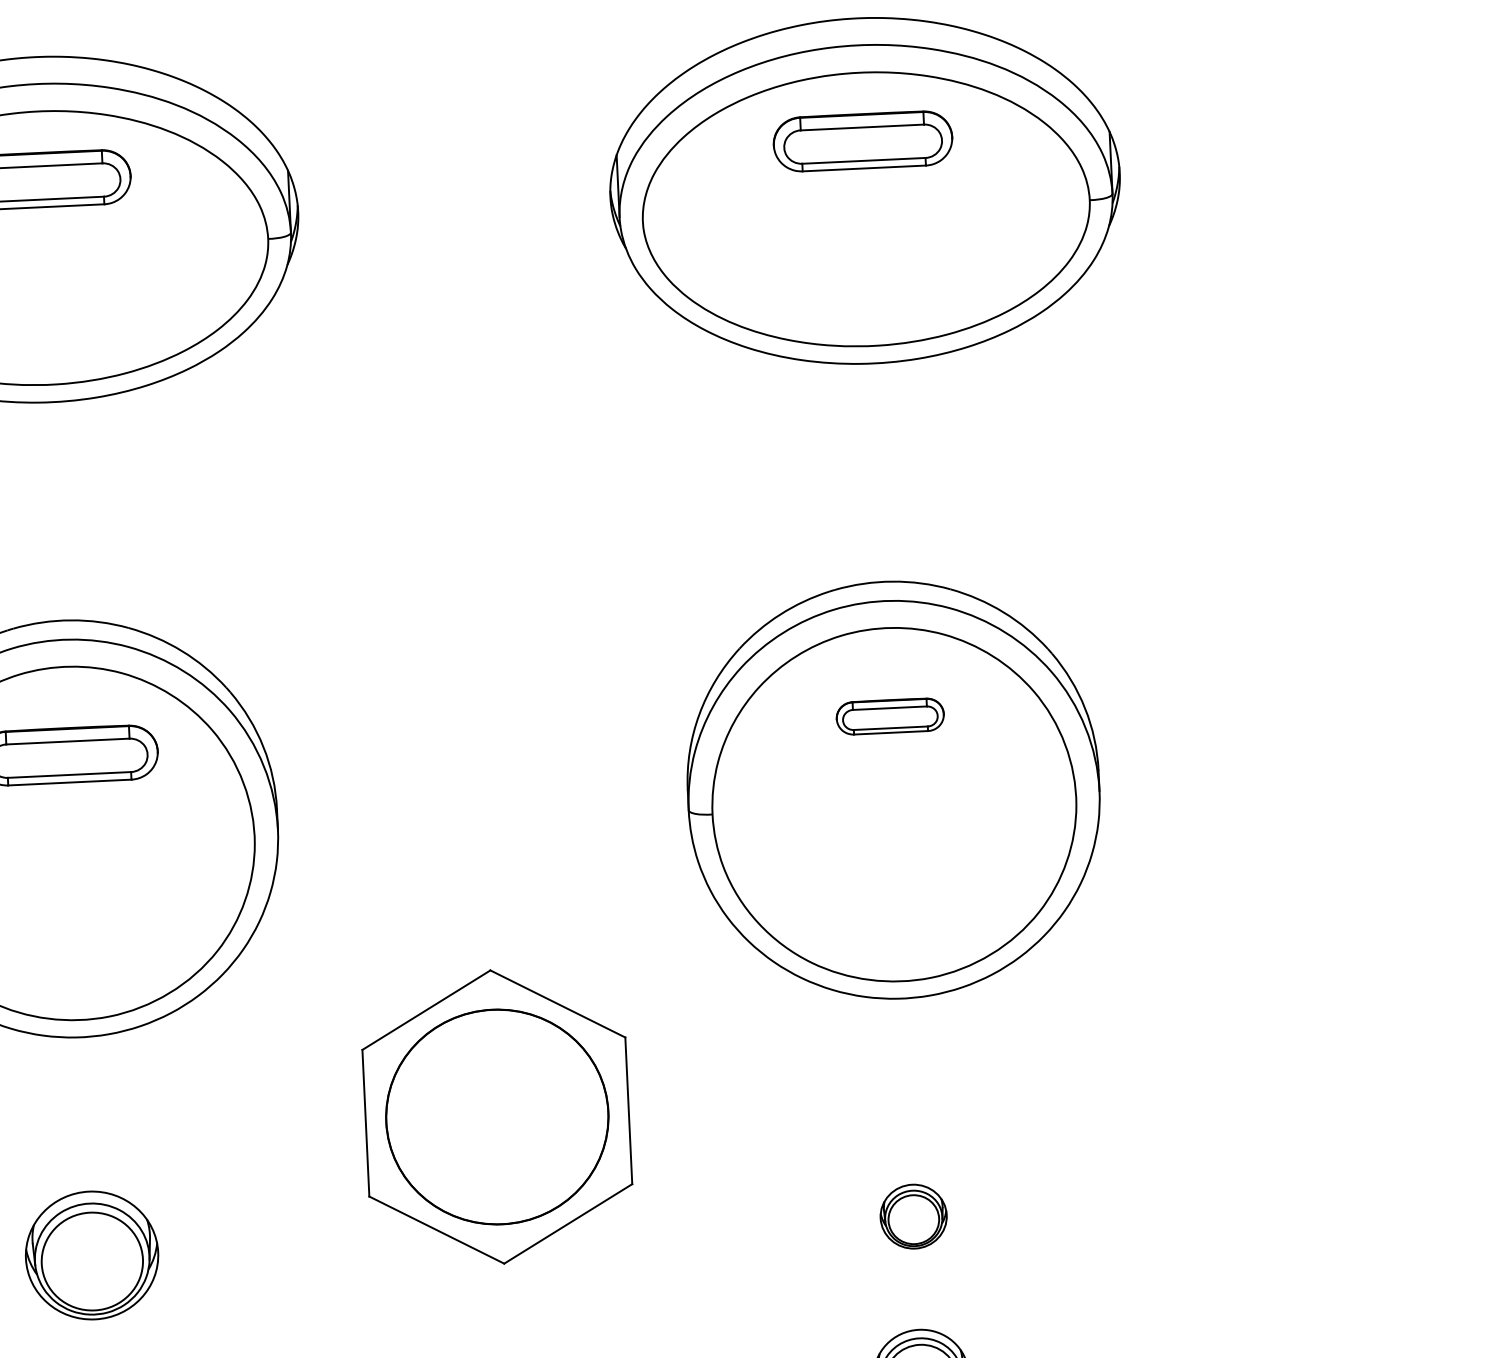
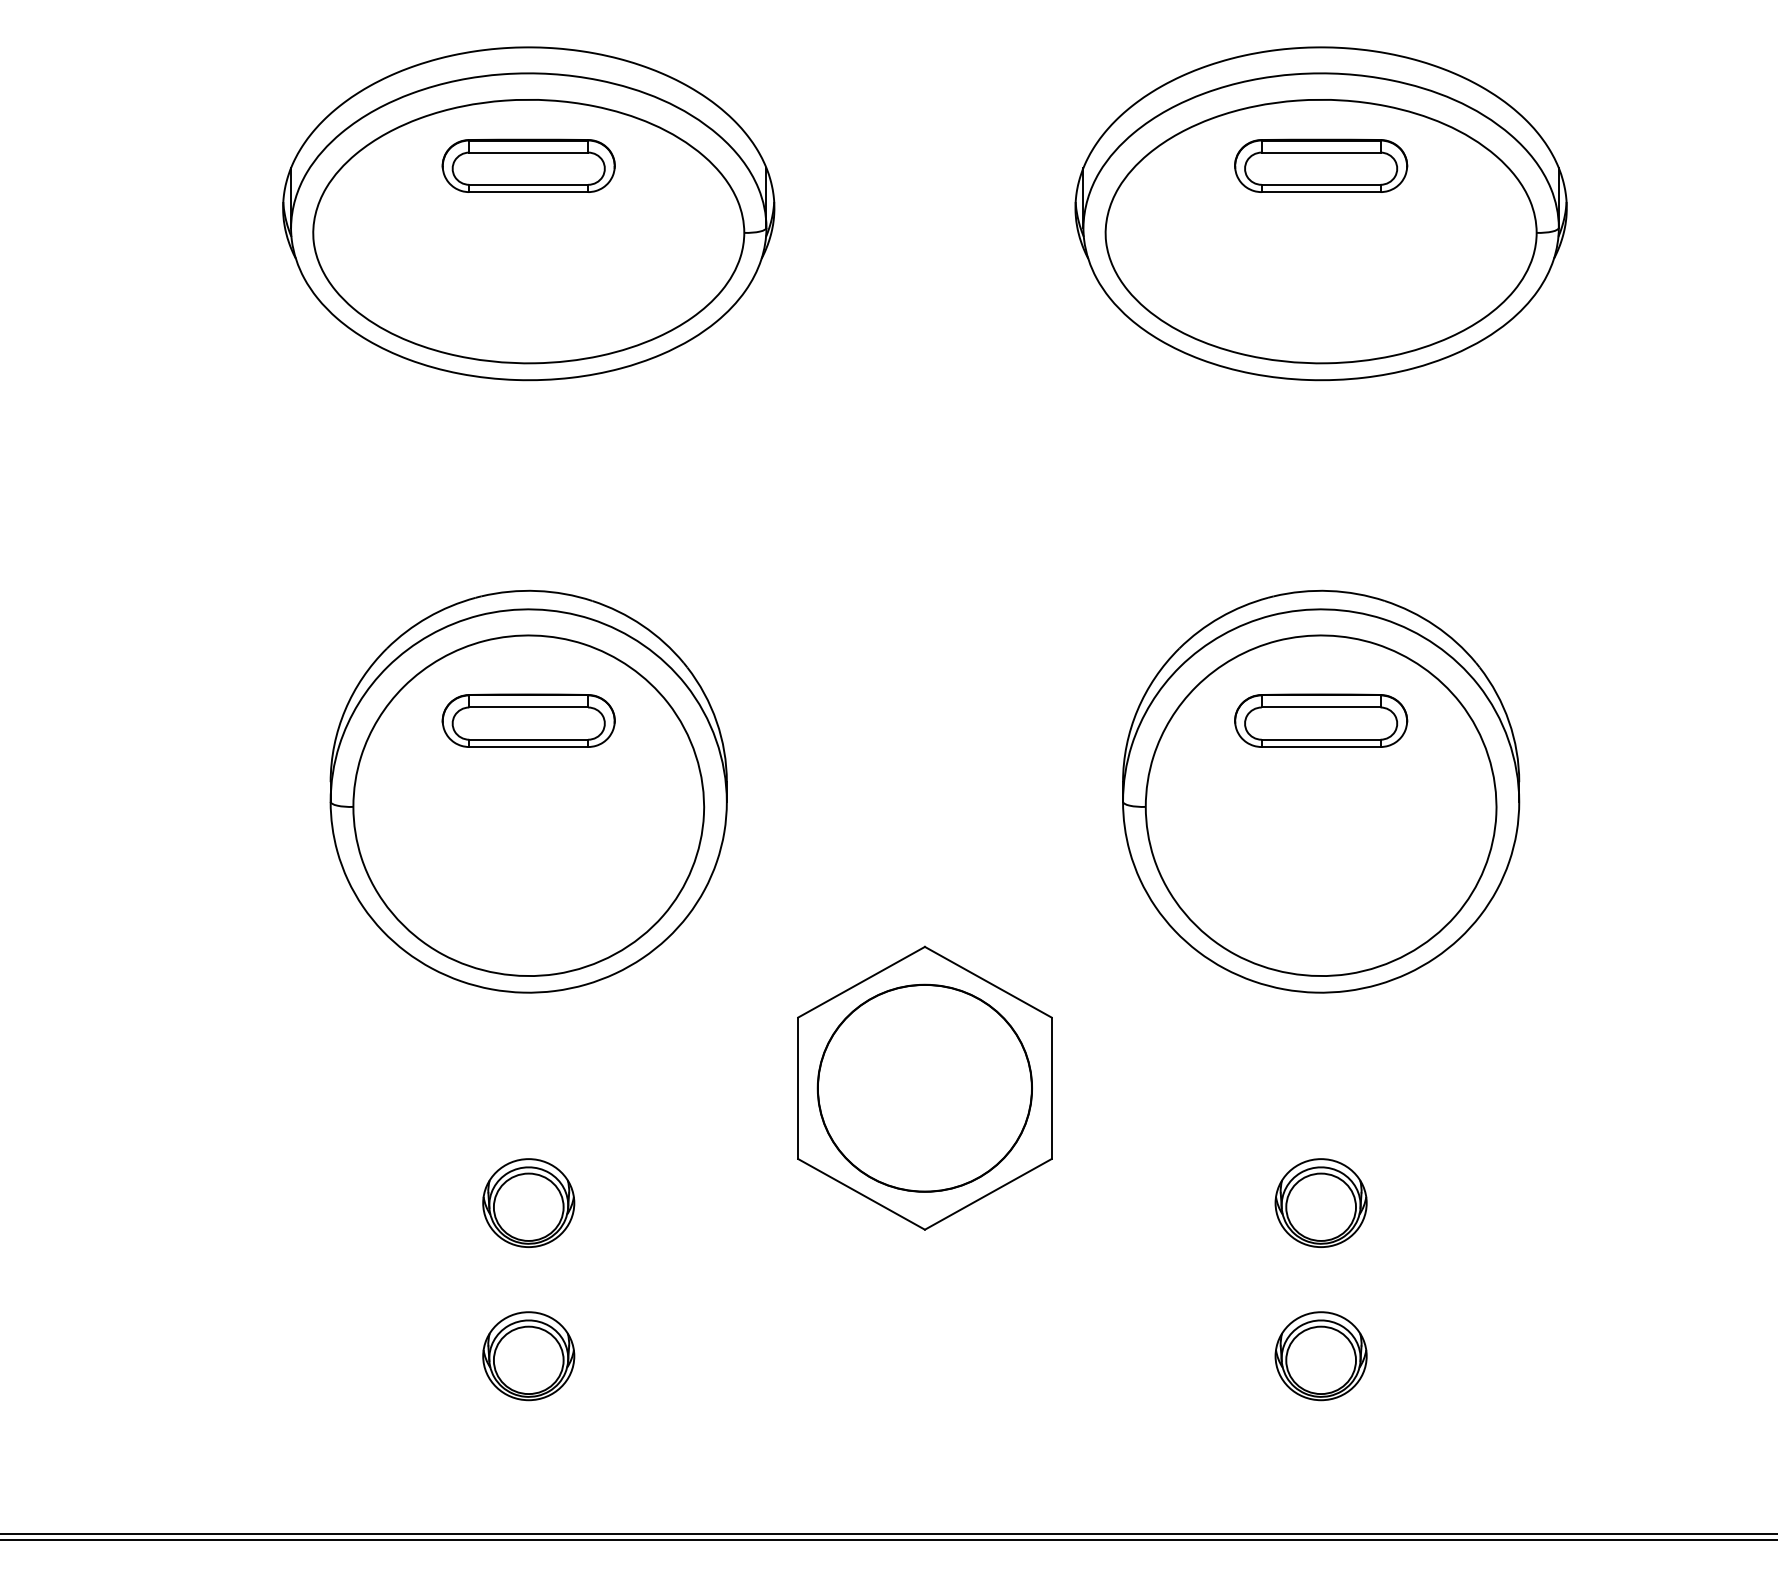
part: (890, 716) -> (1321, 720), size x1.67
part: (913, 1216) -> (1320, 1202), size x1.43
part: (91, 1254) -> (528, 1202), size x0.71

